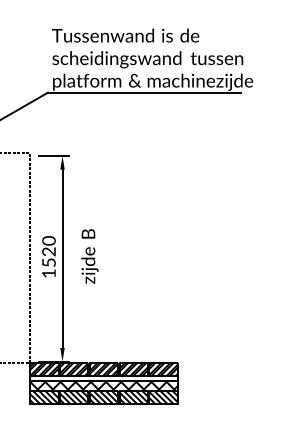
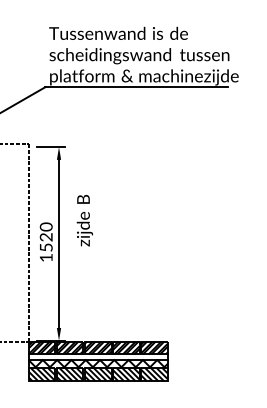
text: (89, 256) -> (84, 220), moved

